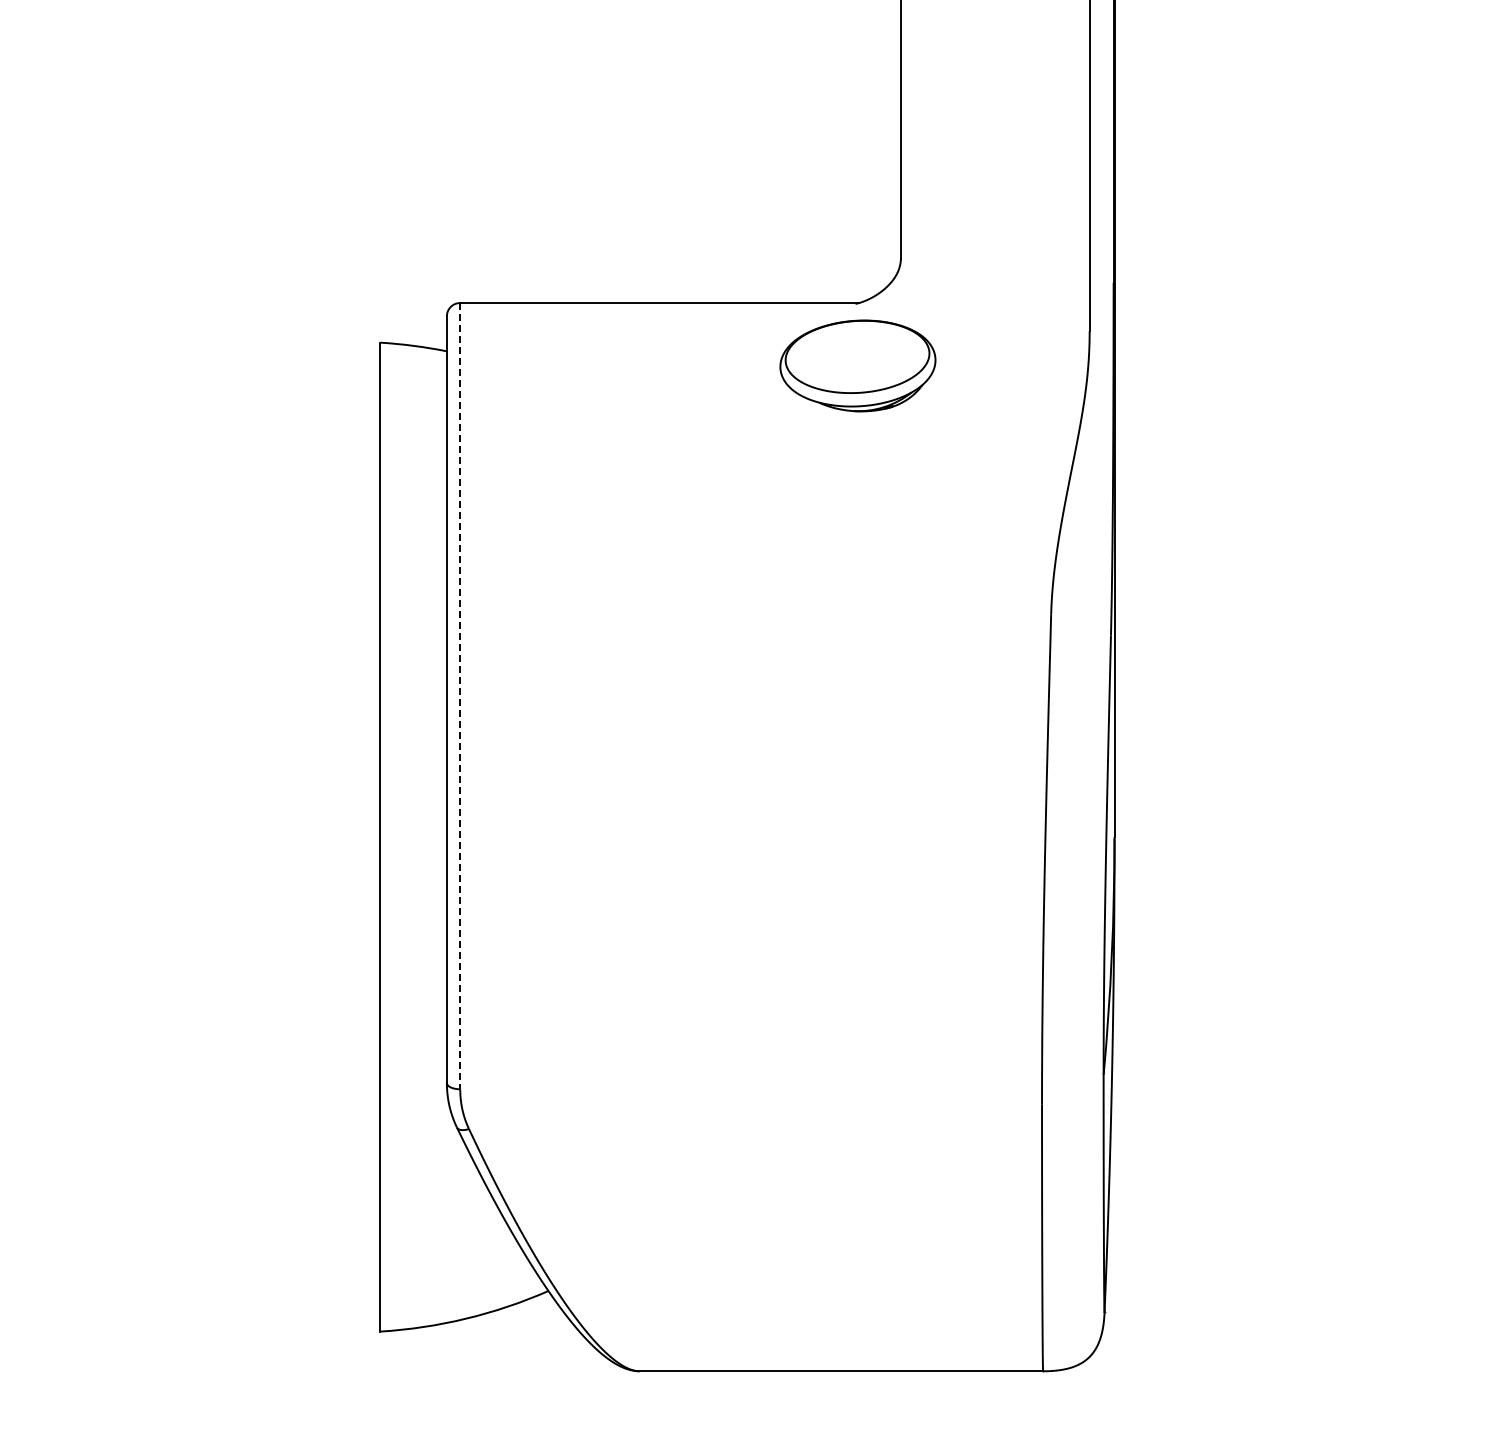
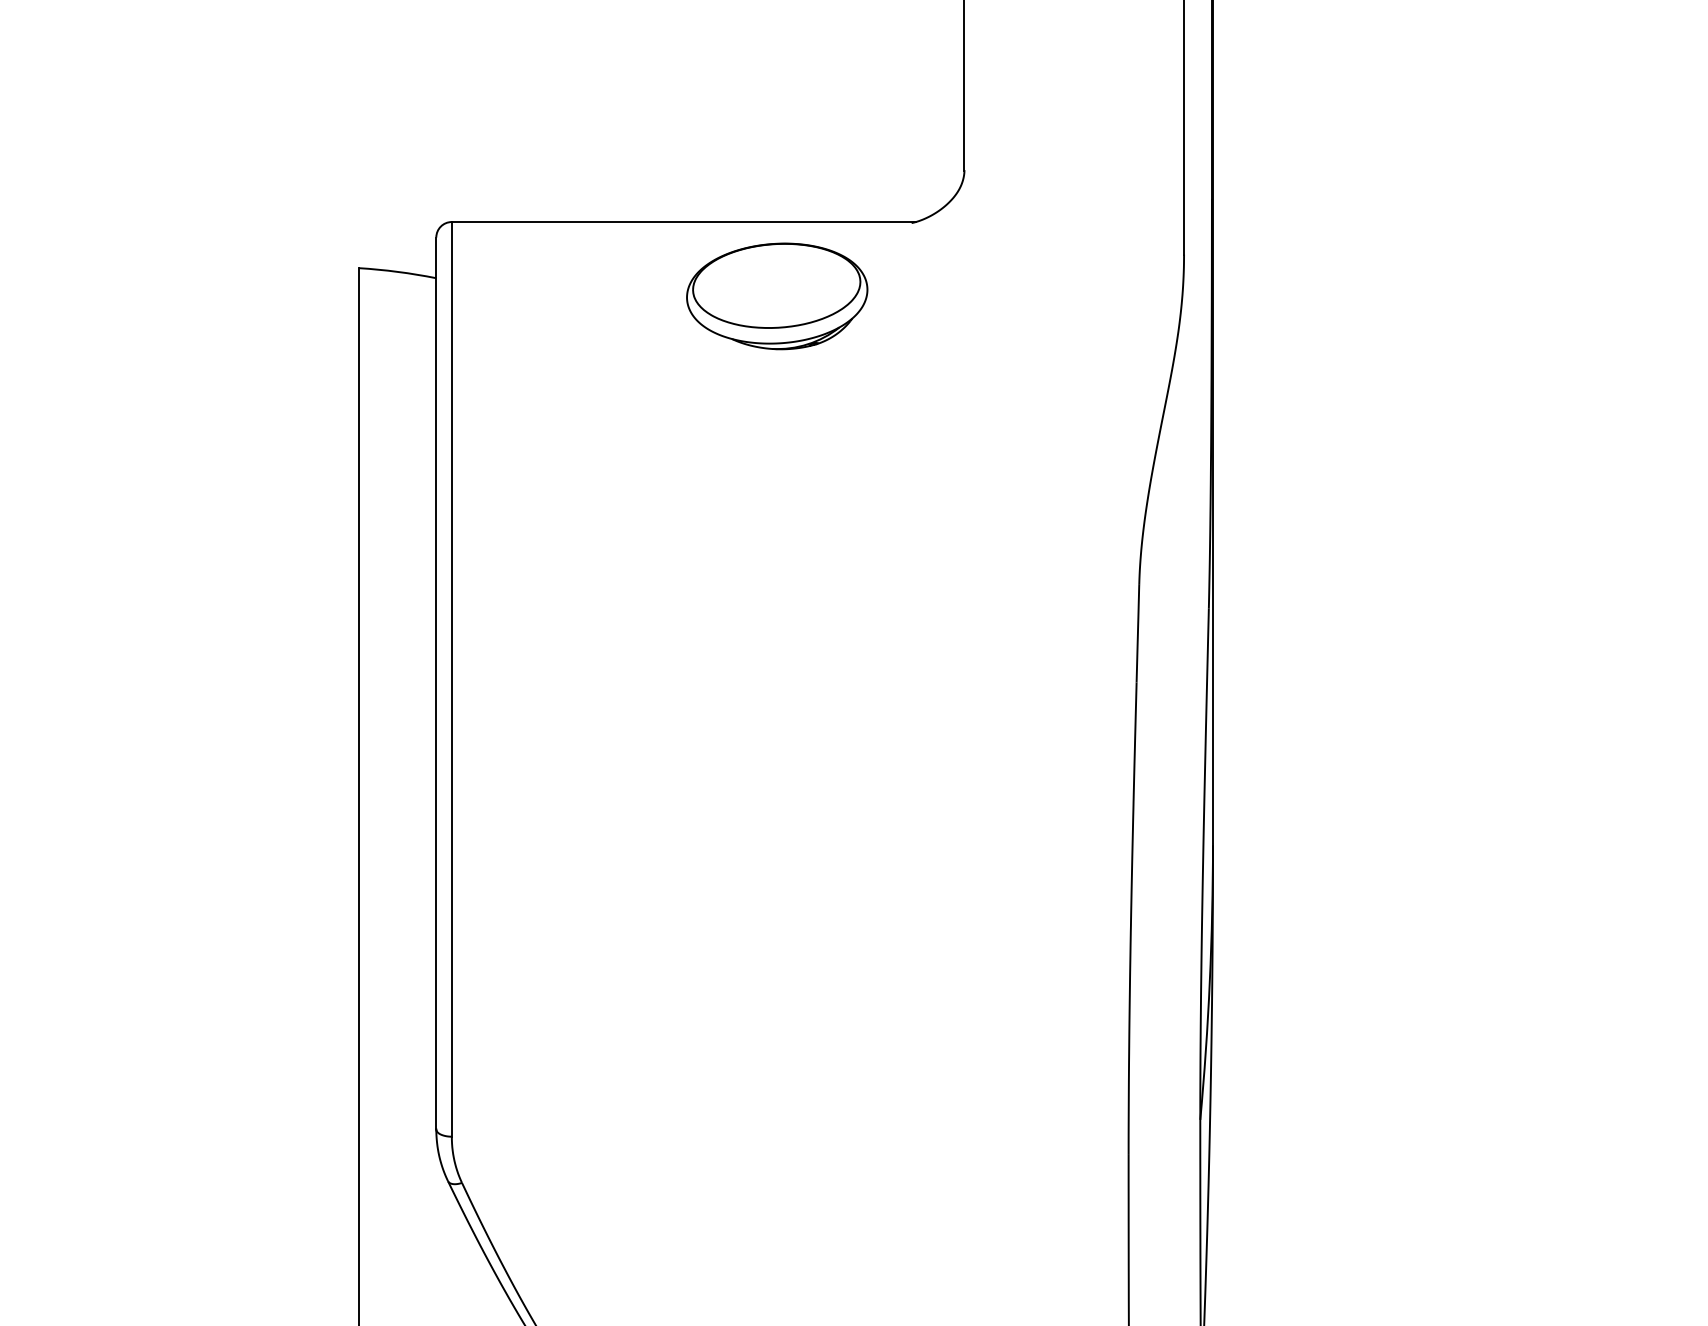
part: (857, 365) -> (776, 295), moved
line: (460, 696) -> (452, 679), dashed -> solid

